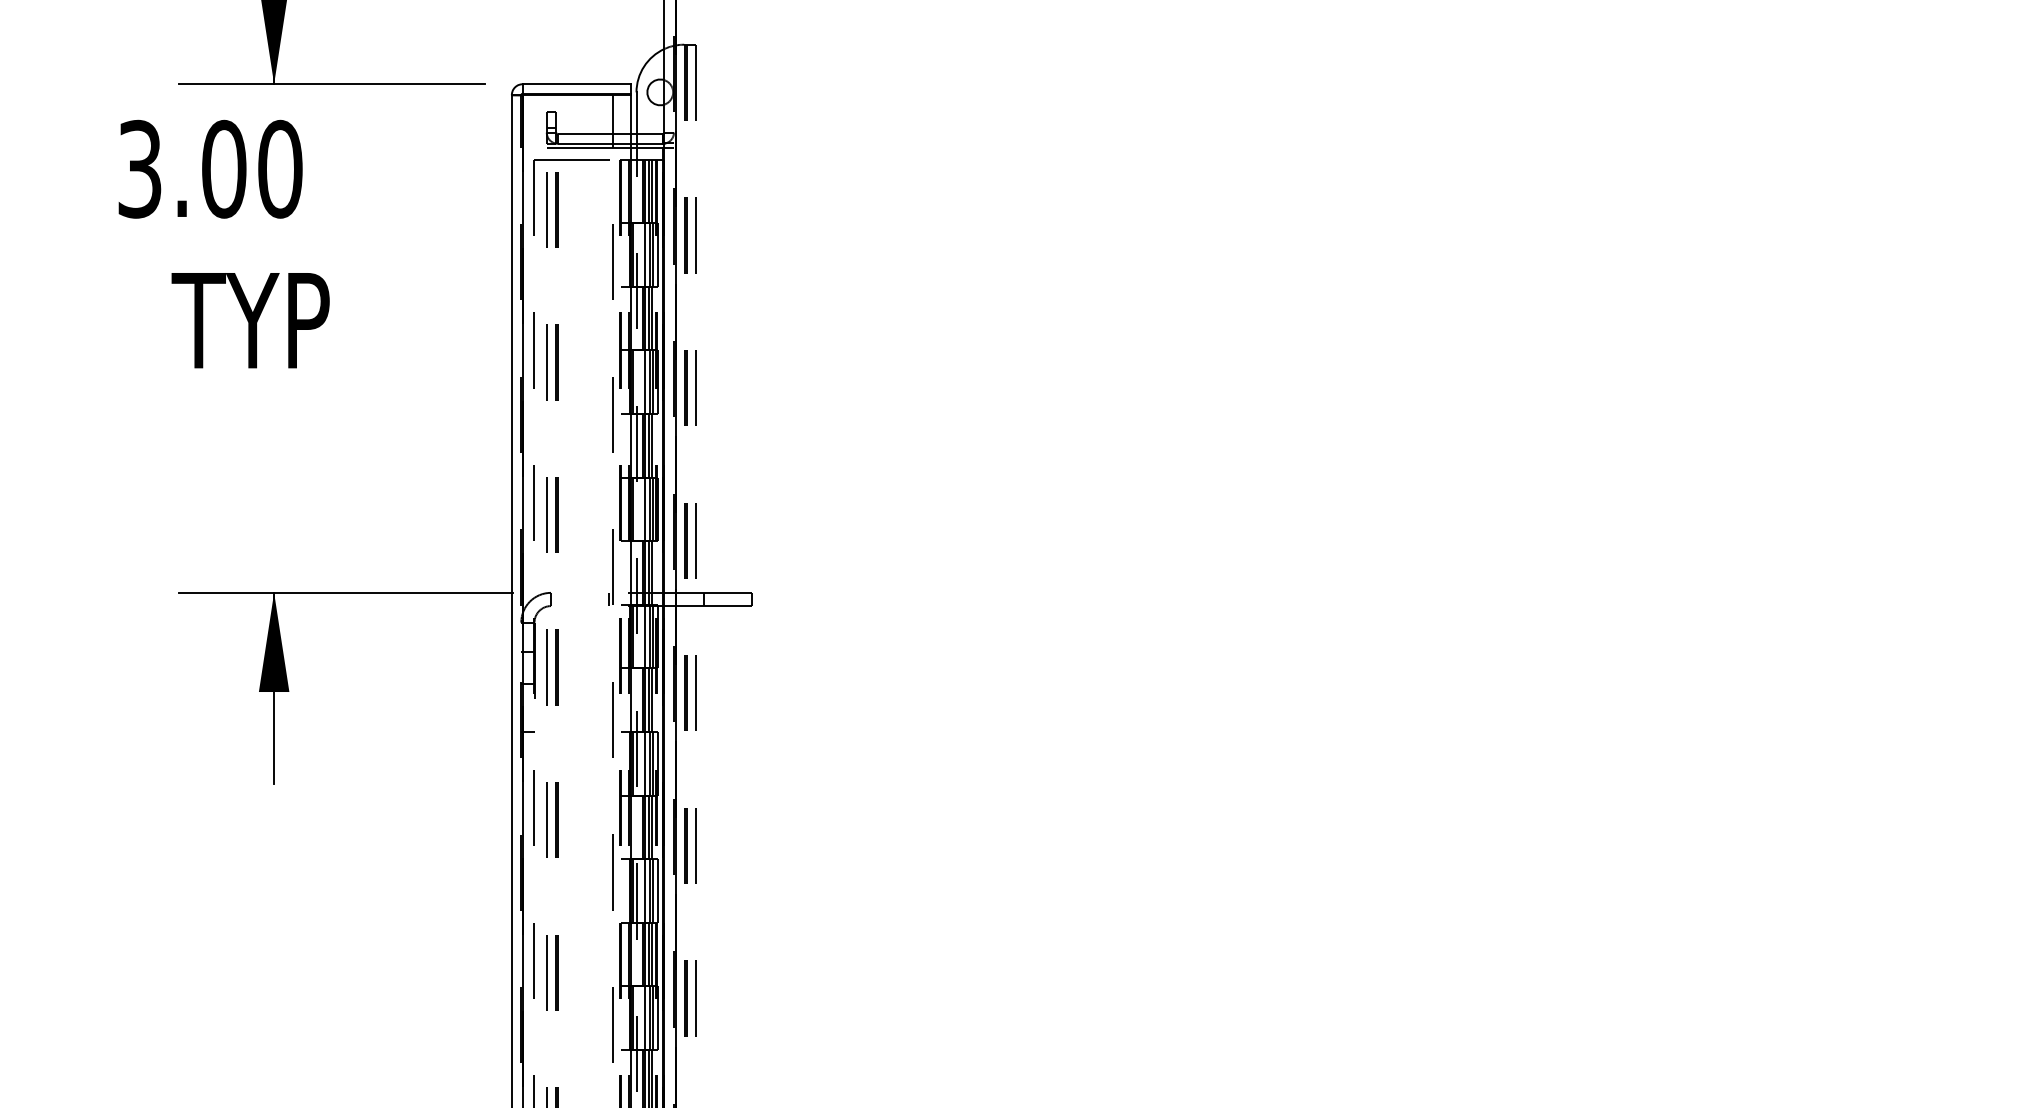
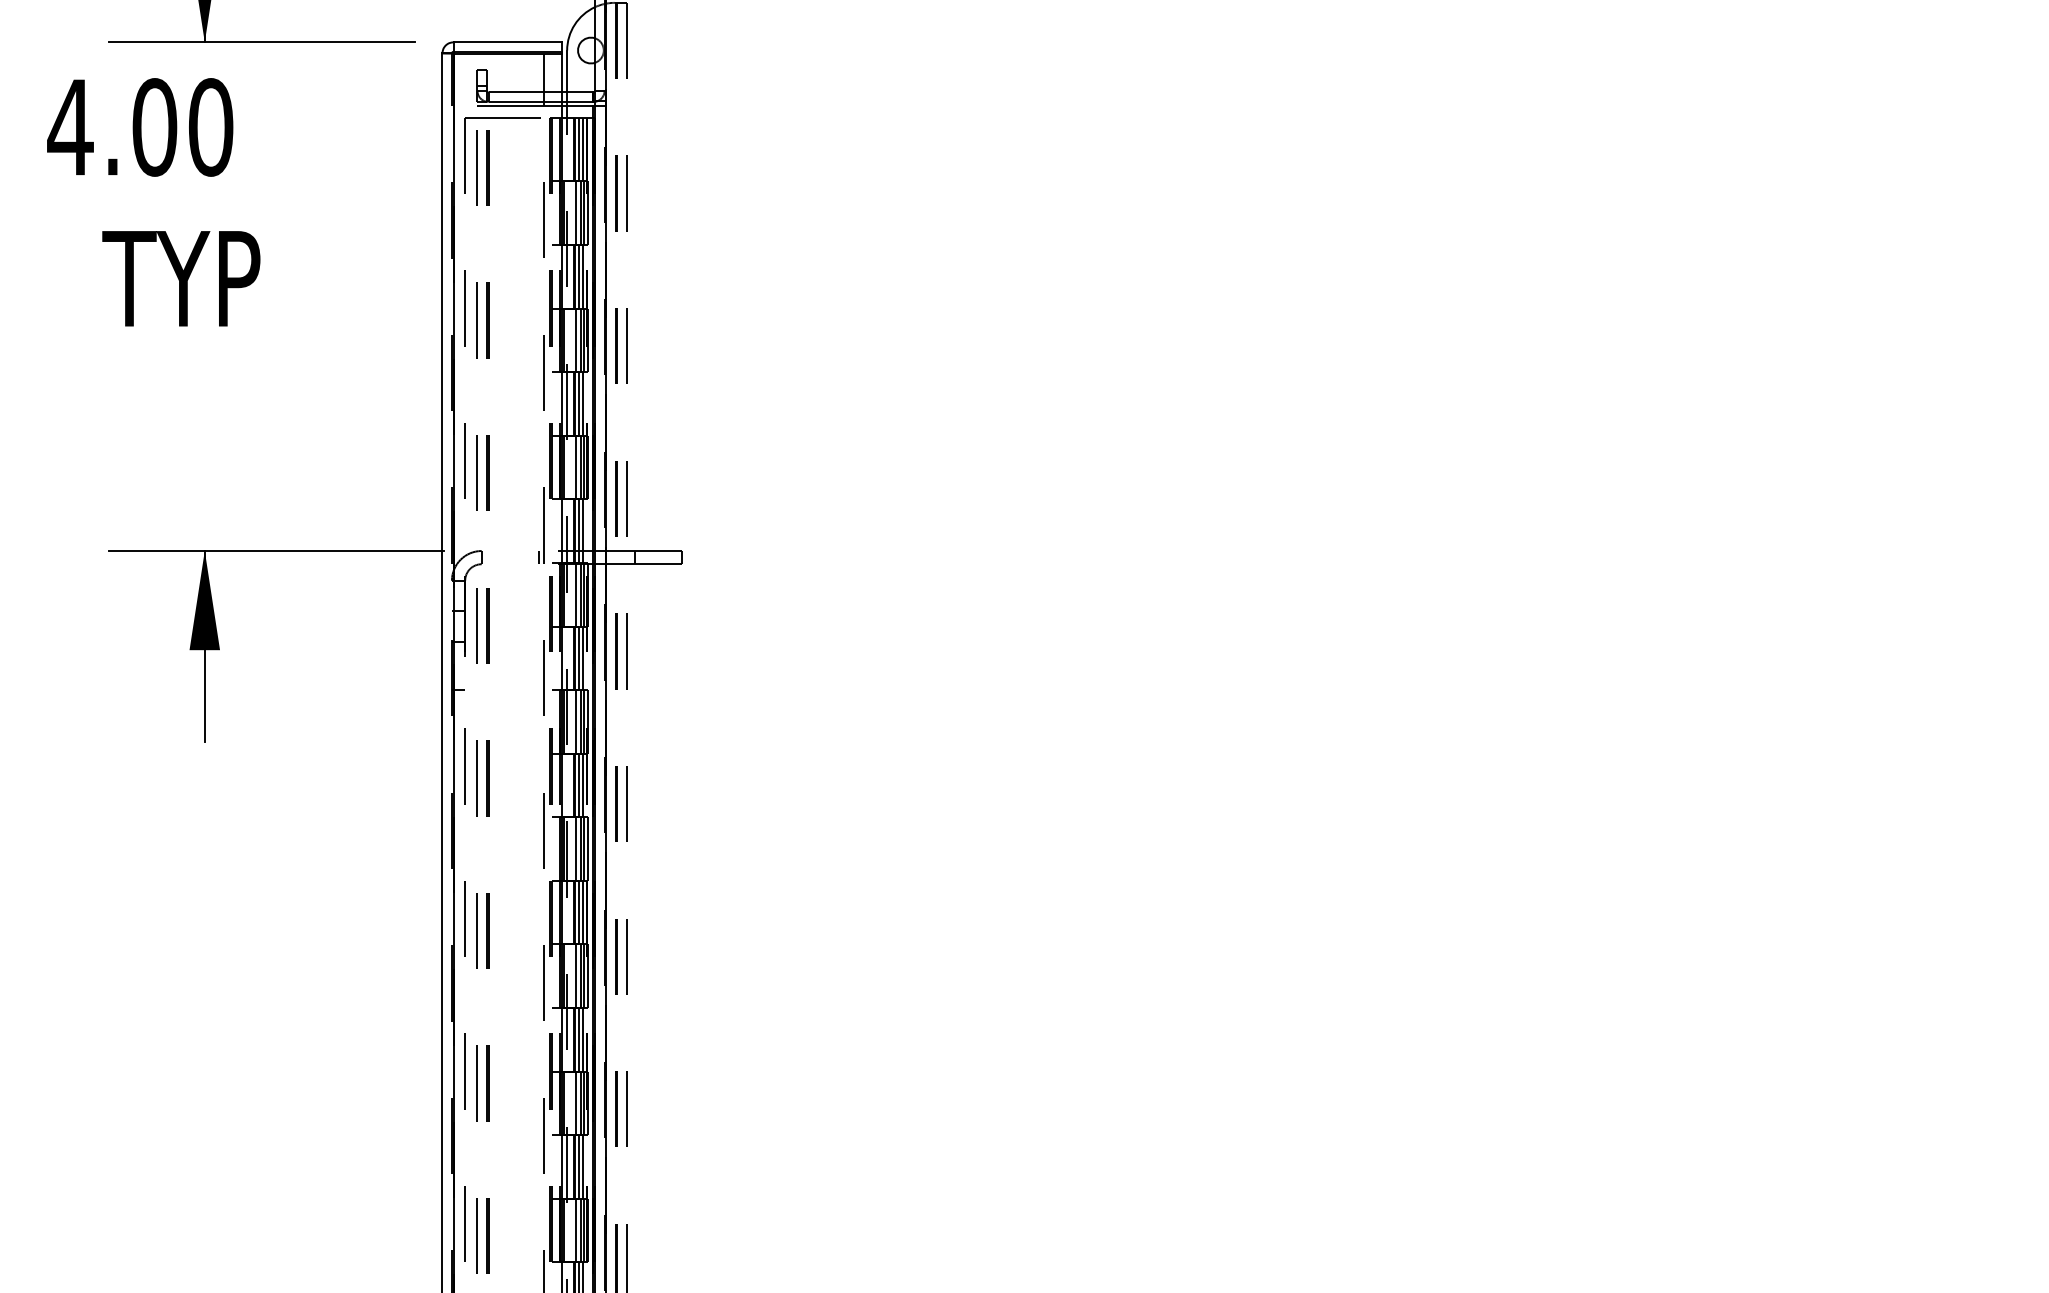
text: (139, 169) -> (70, 127), 3.00 -> 4.00

